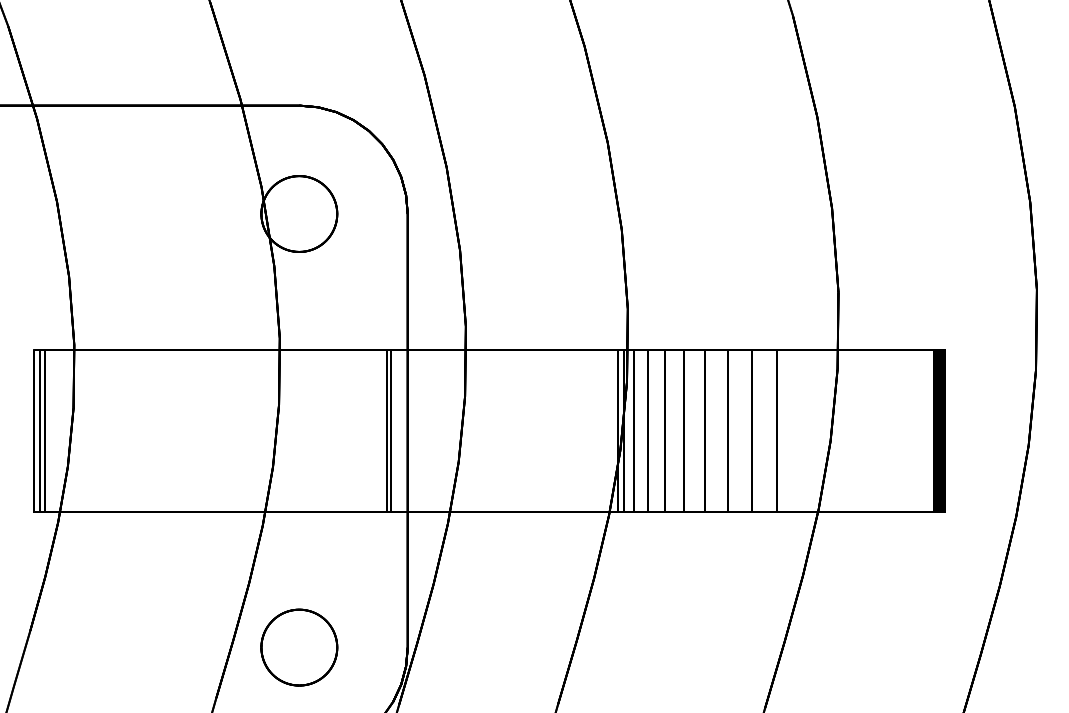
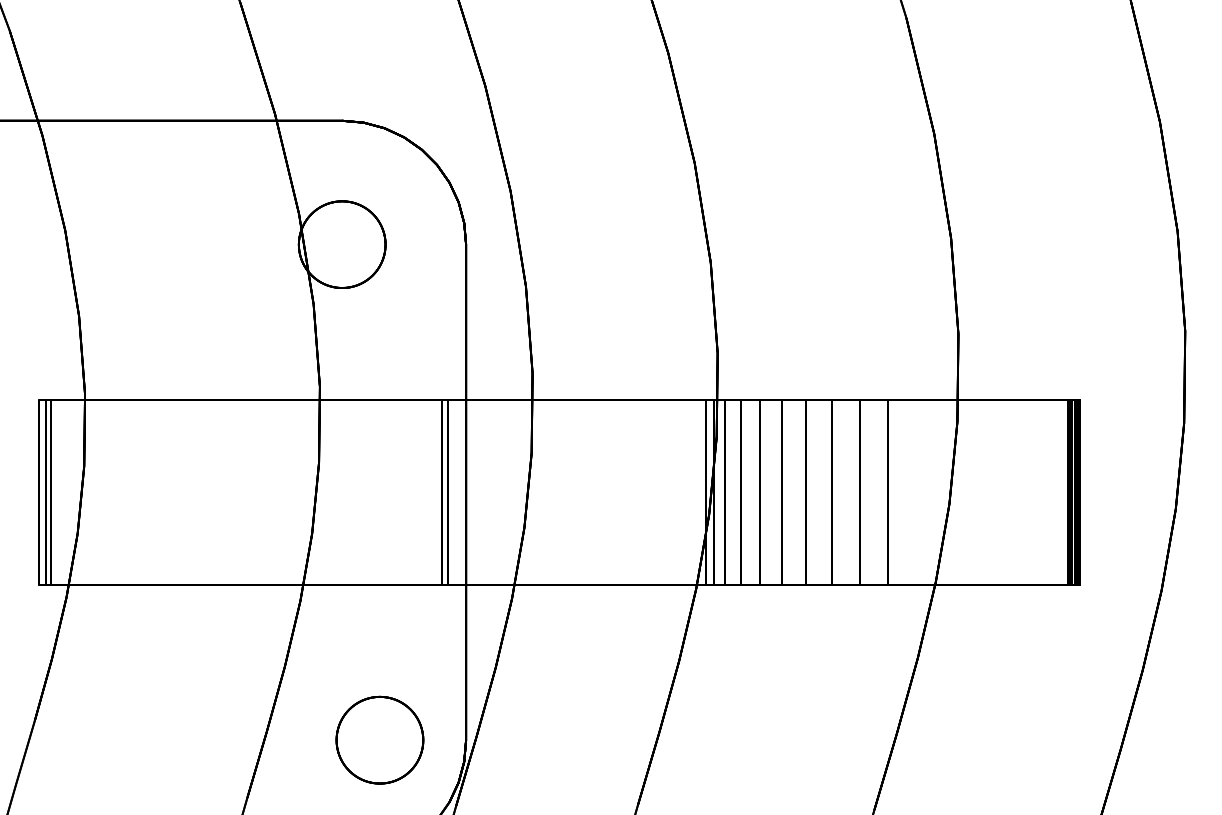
part: (299, 647) -> (380, 740), moved

